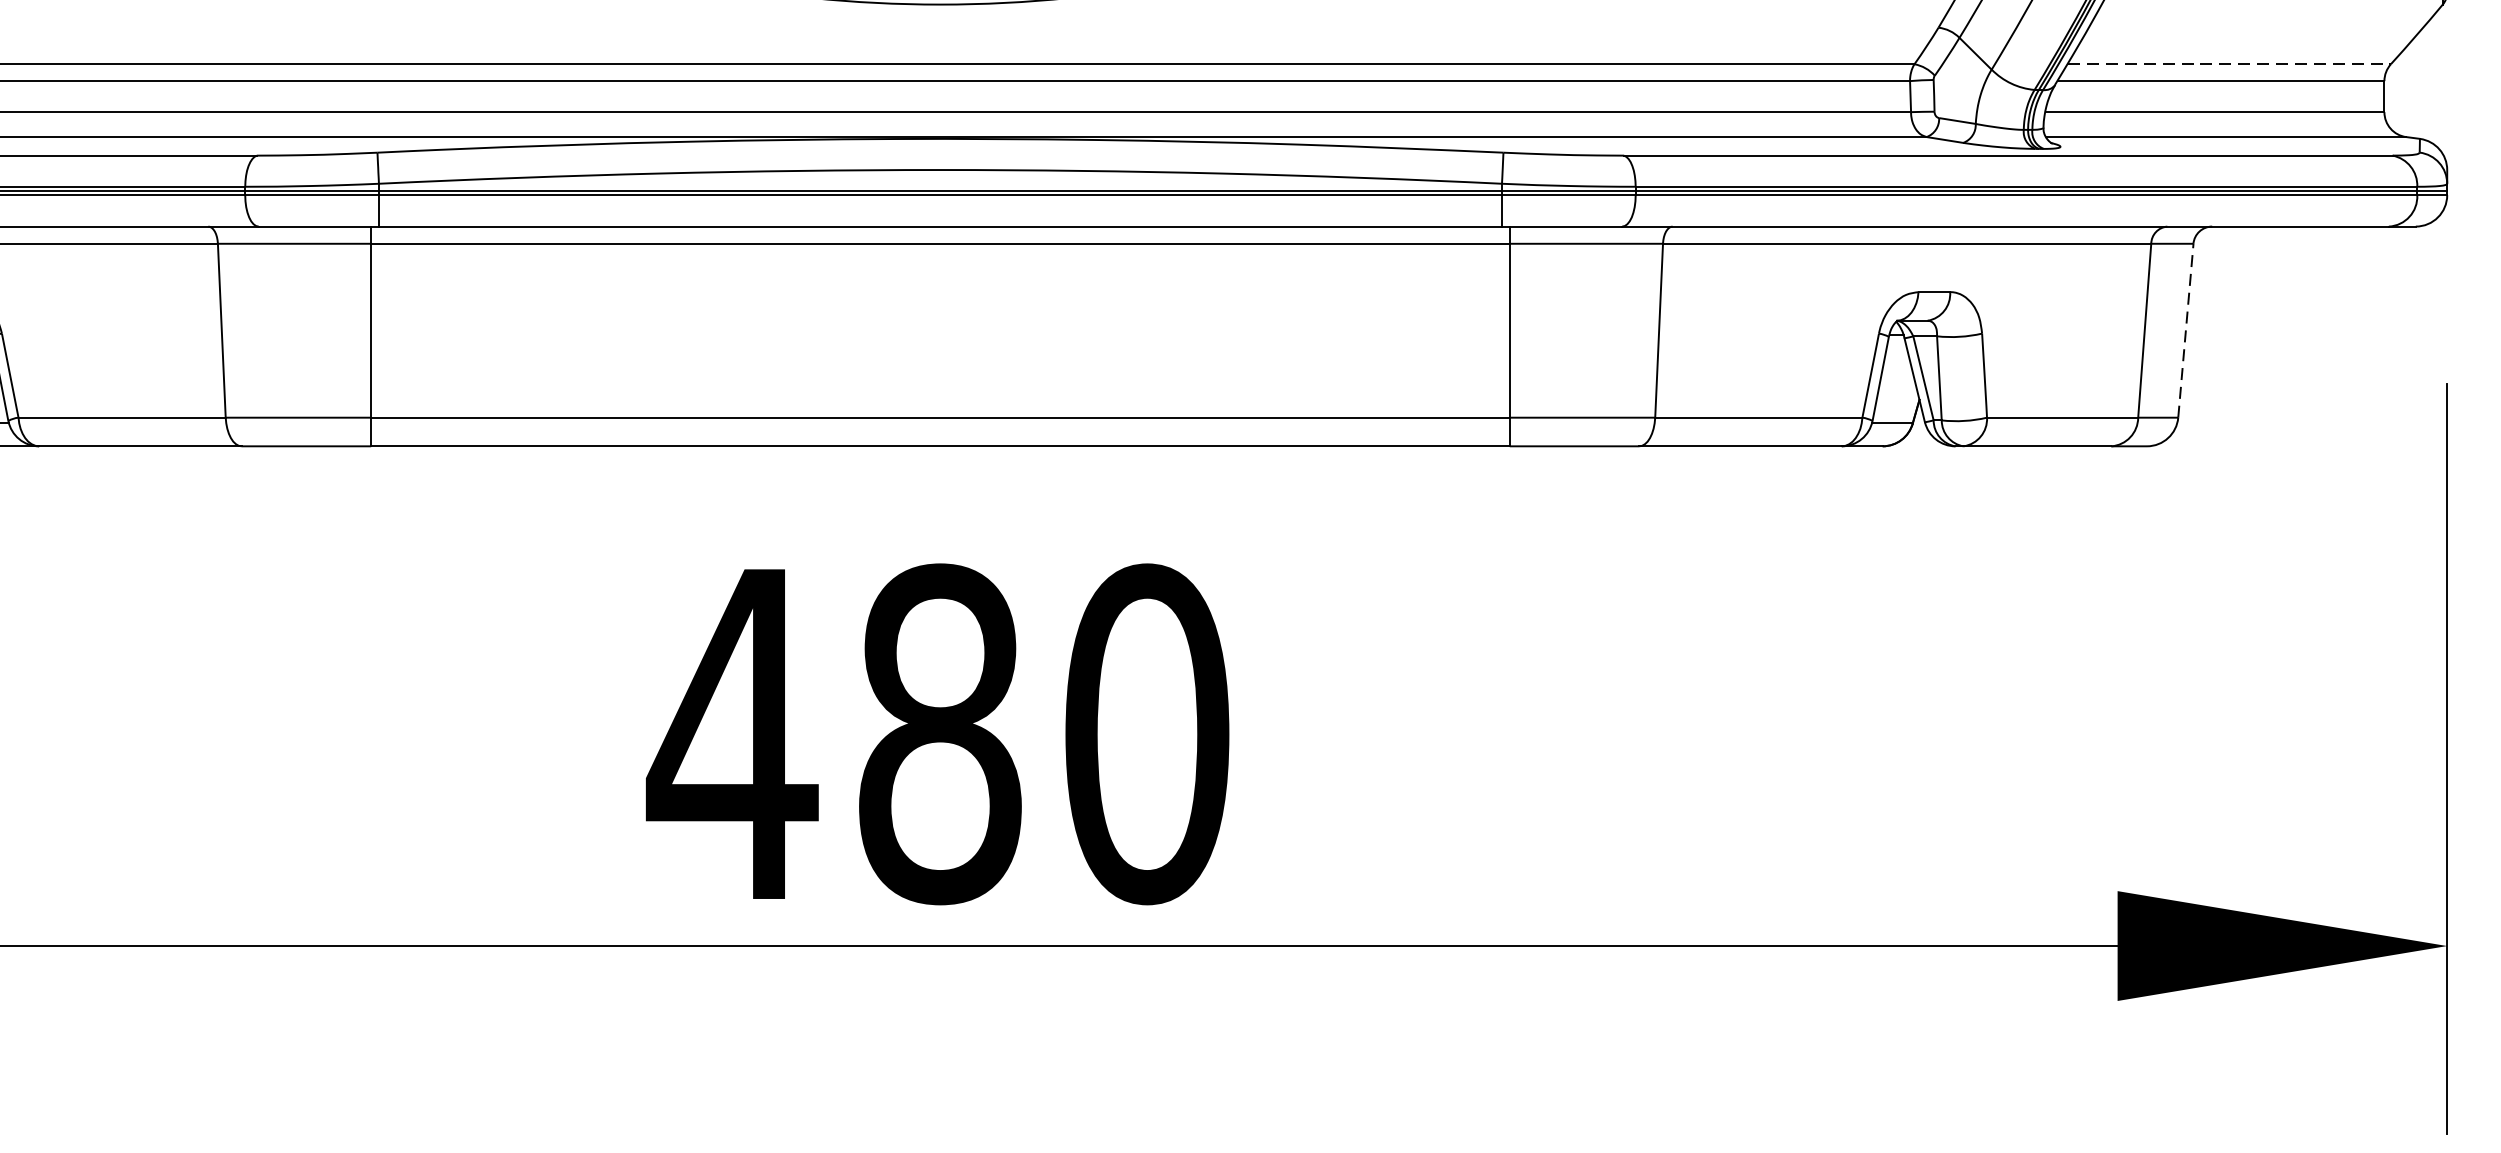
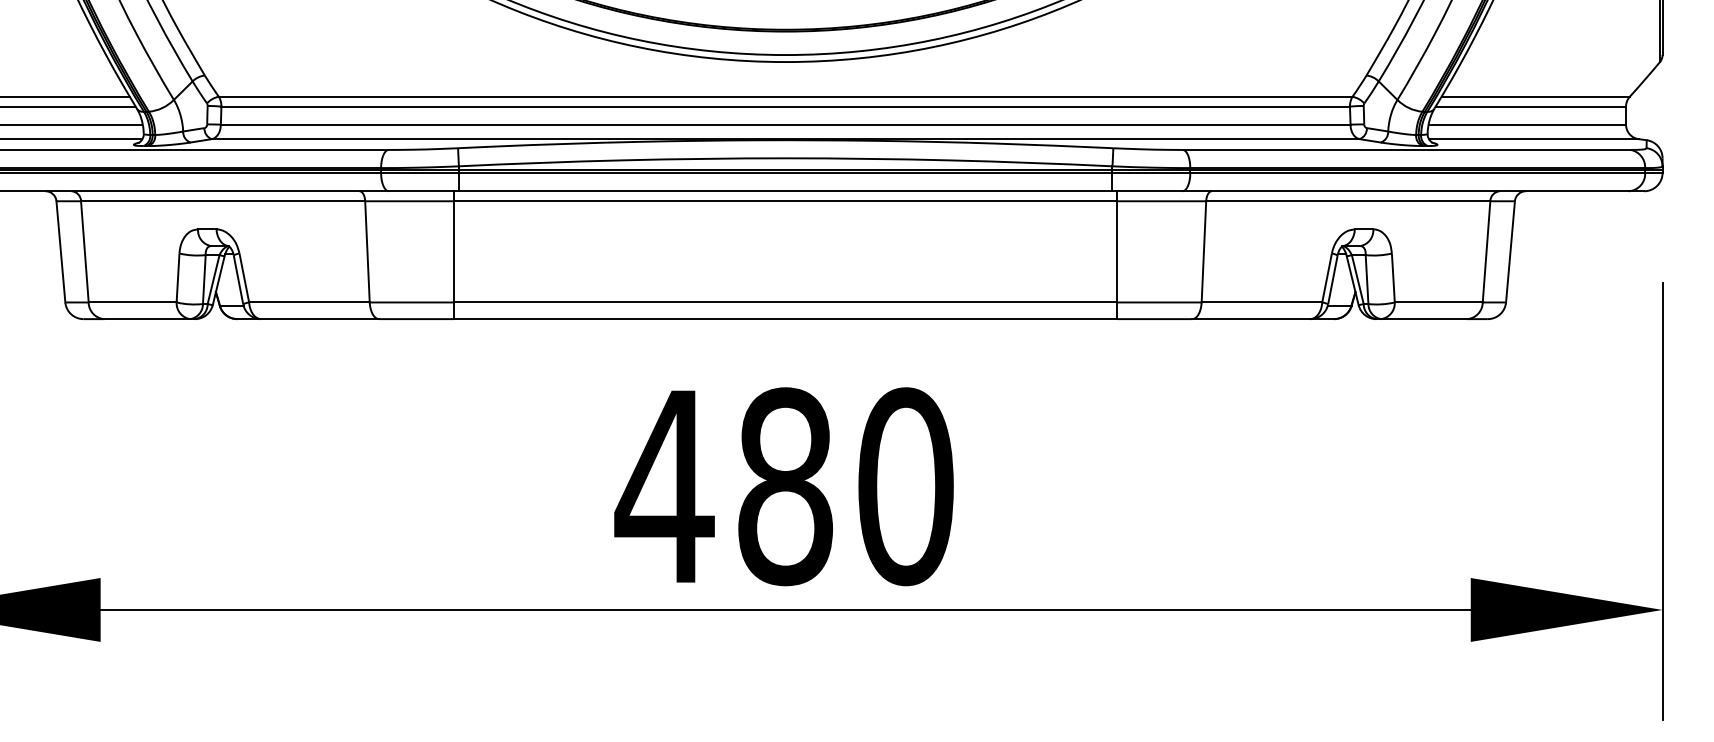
line: (2228, 63) -> (1535, 96), dashed -> solid
line: (2185, 330) -> (1510, 251), dashed -> solid

